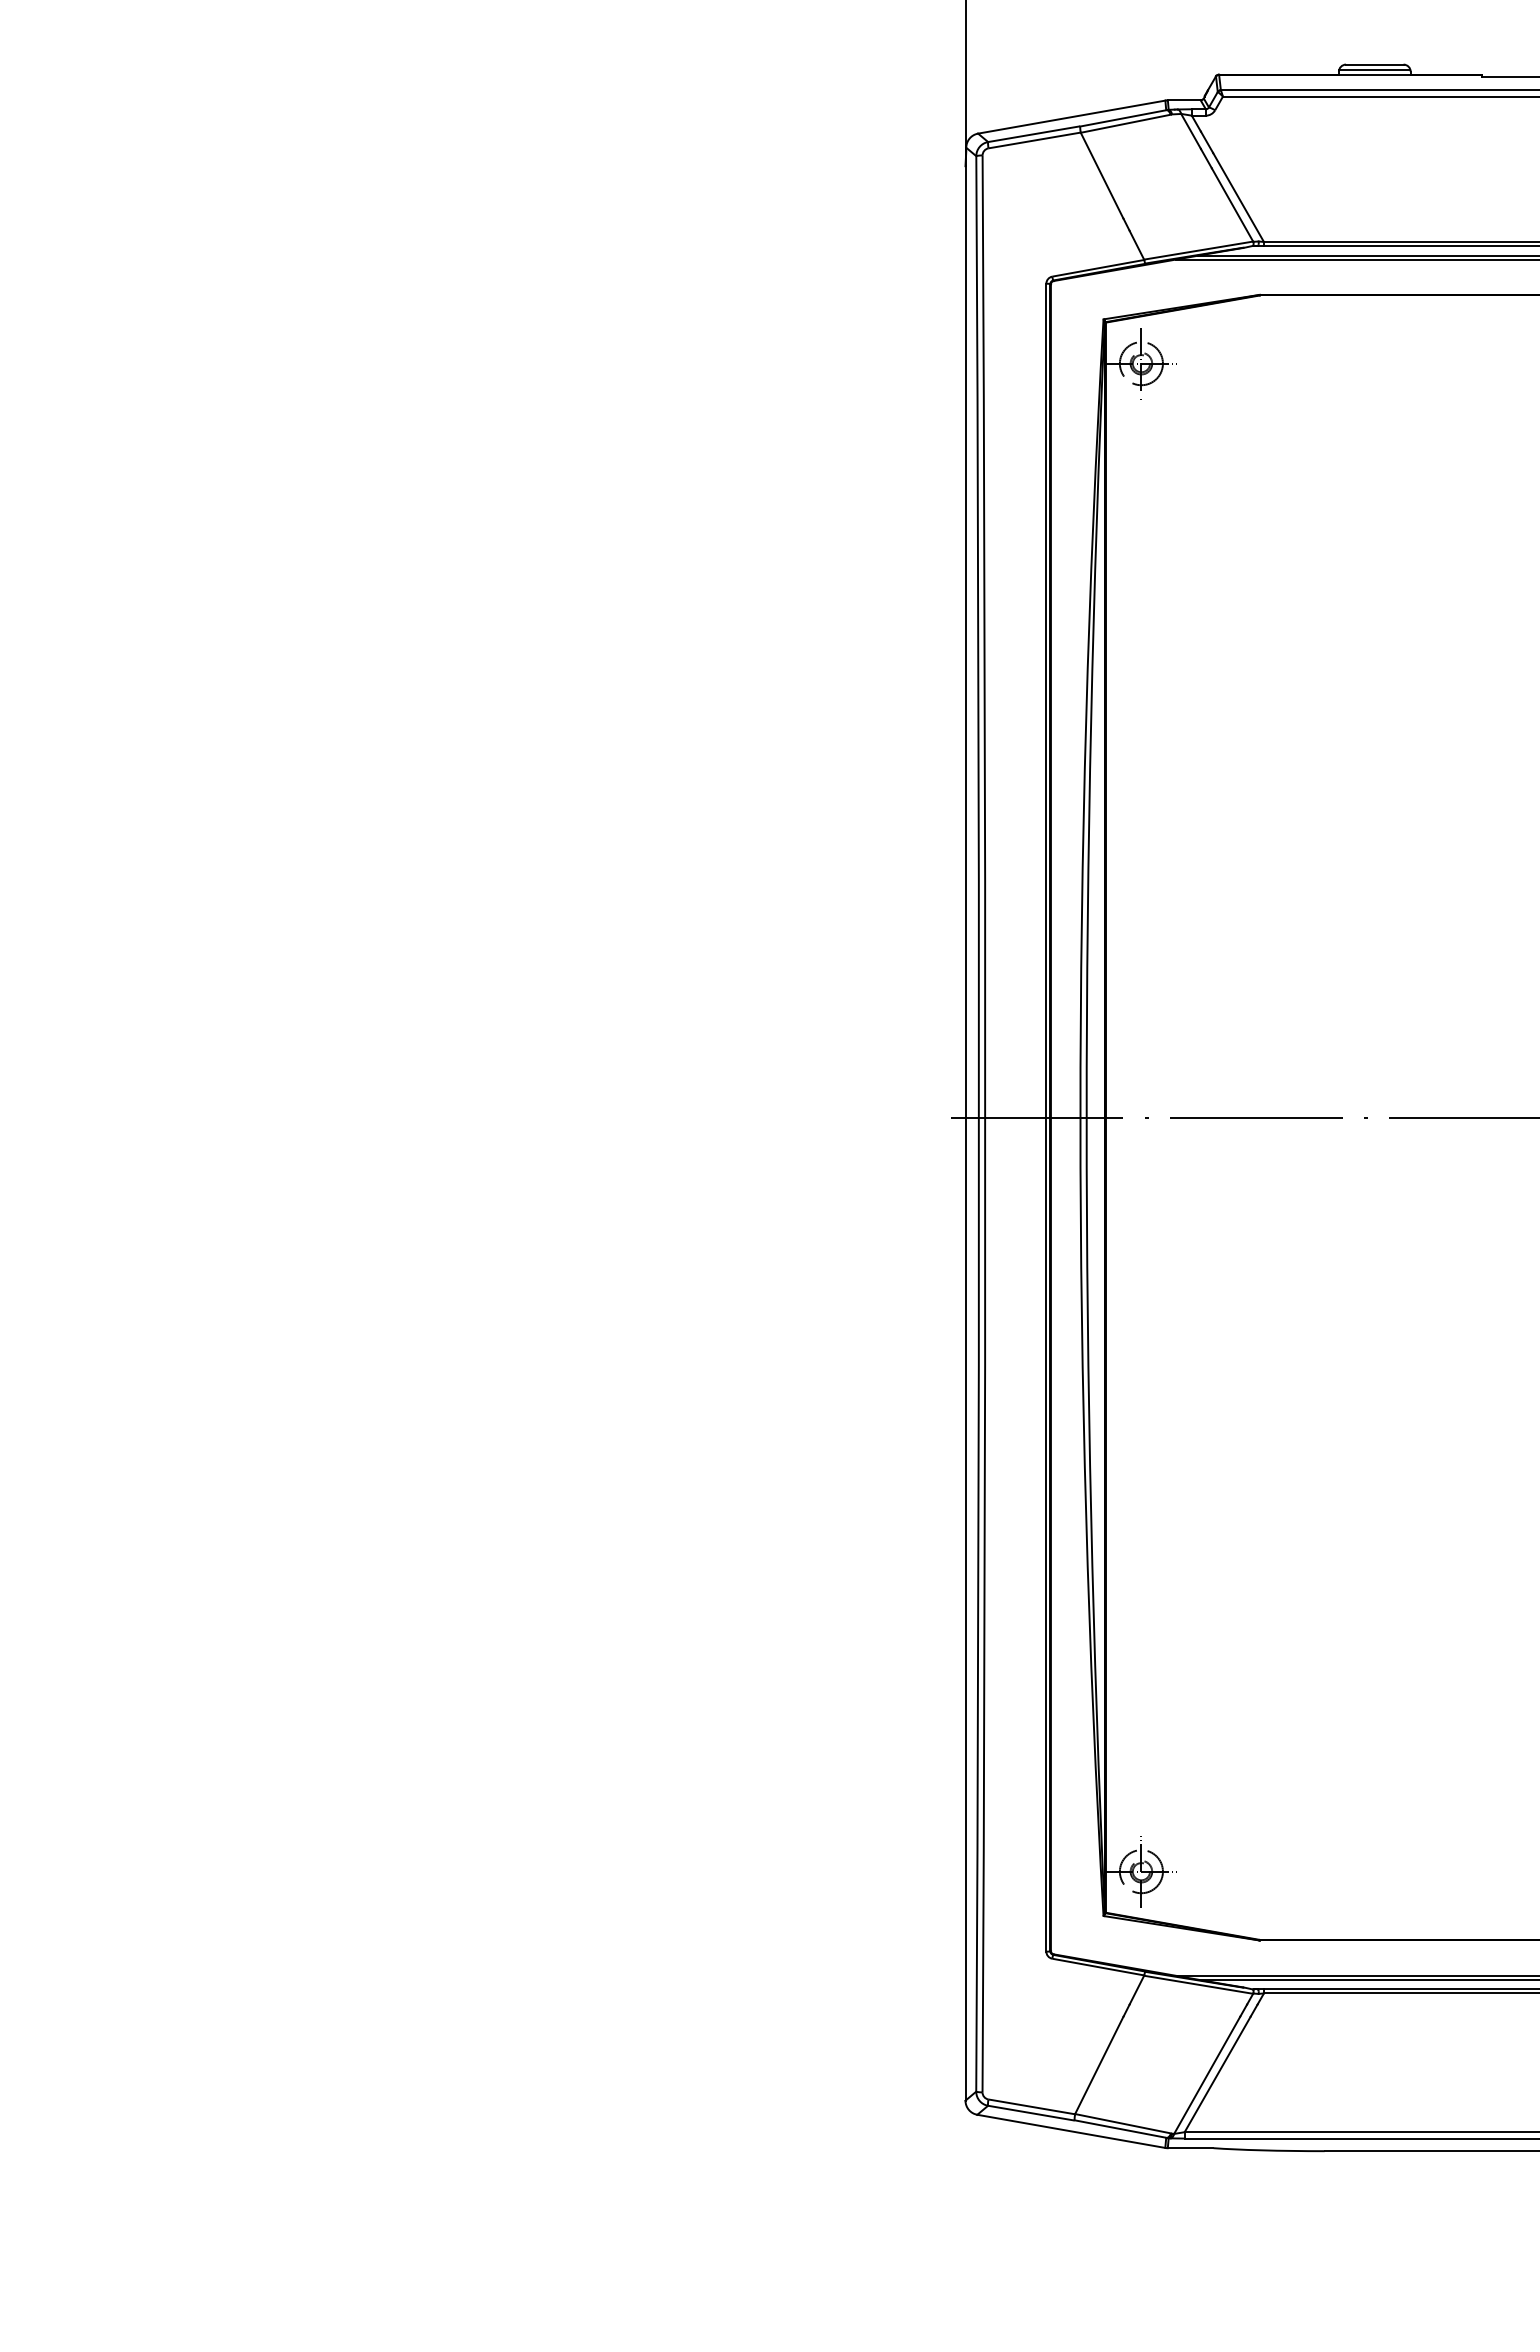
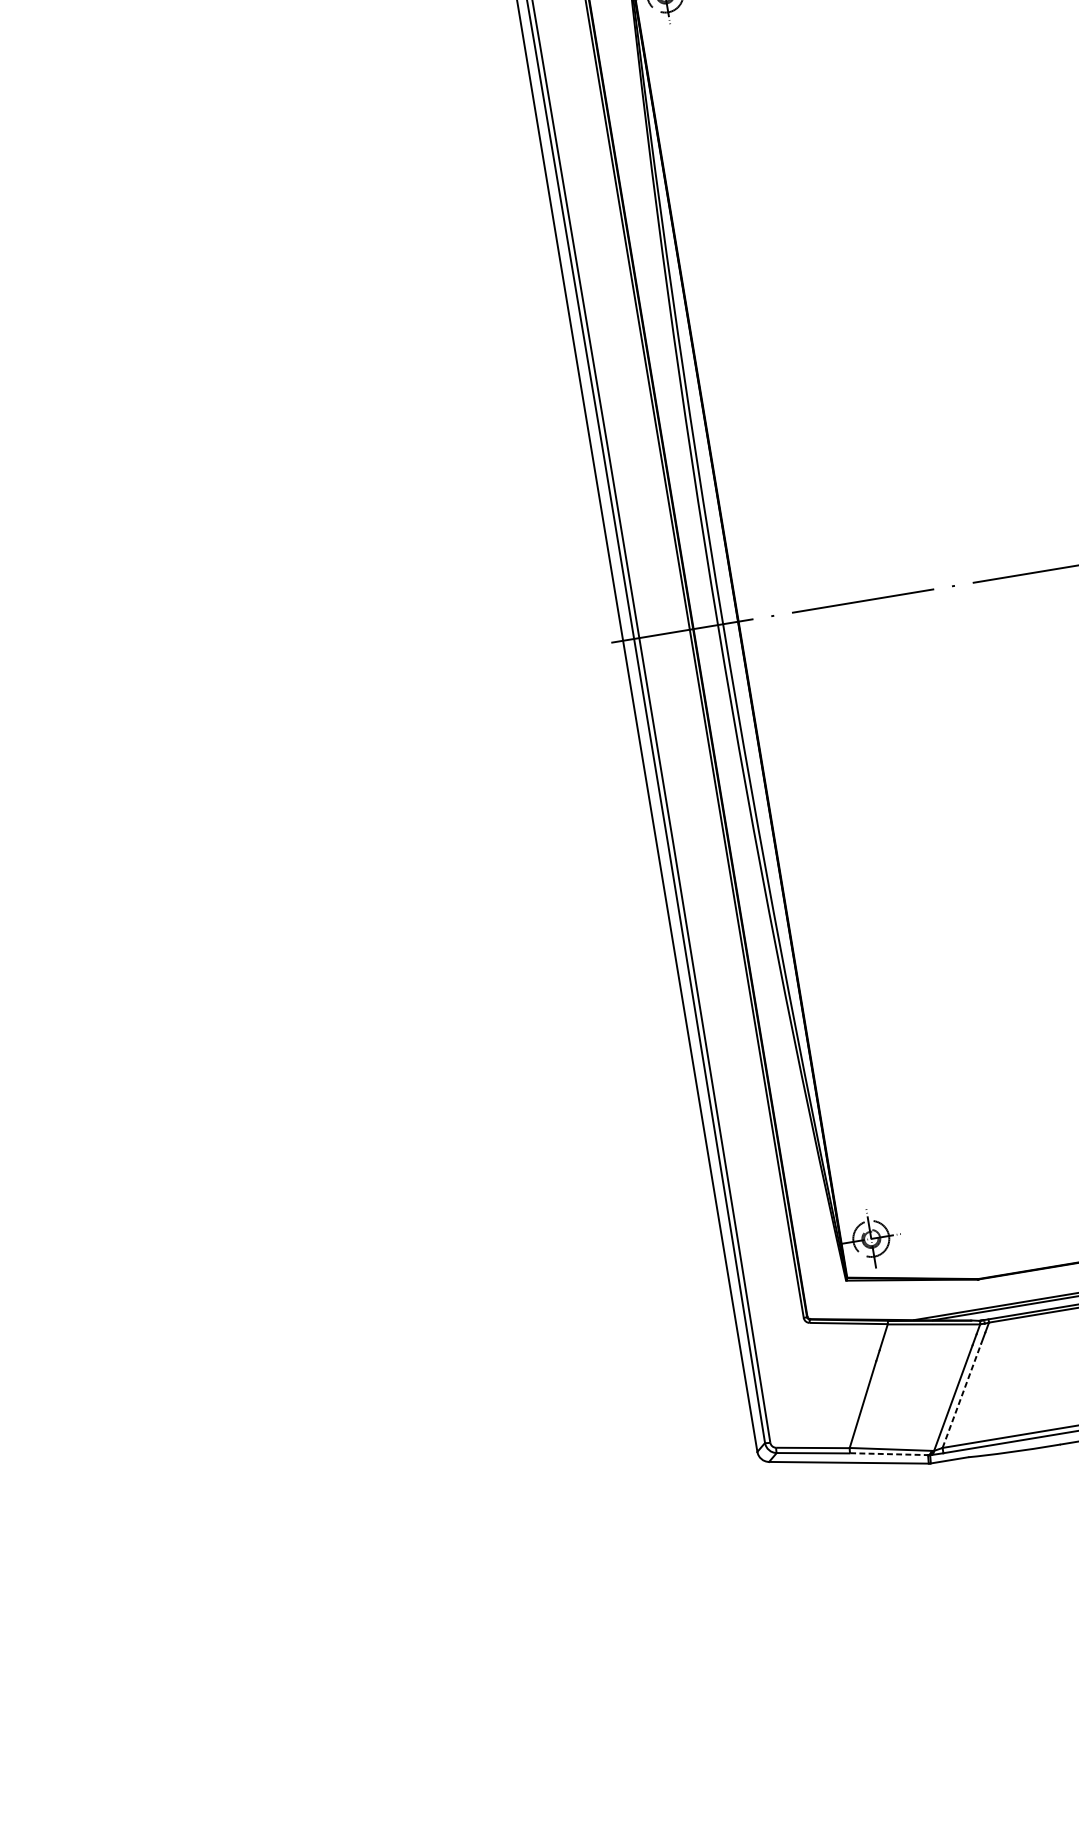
line: (1217, 2074) -> (961, 1395), solid -> dashed
line: (1120, 2129) -> (889, 1454), solid -> dashed

